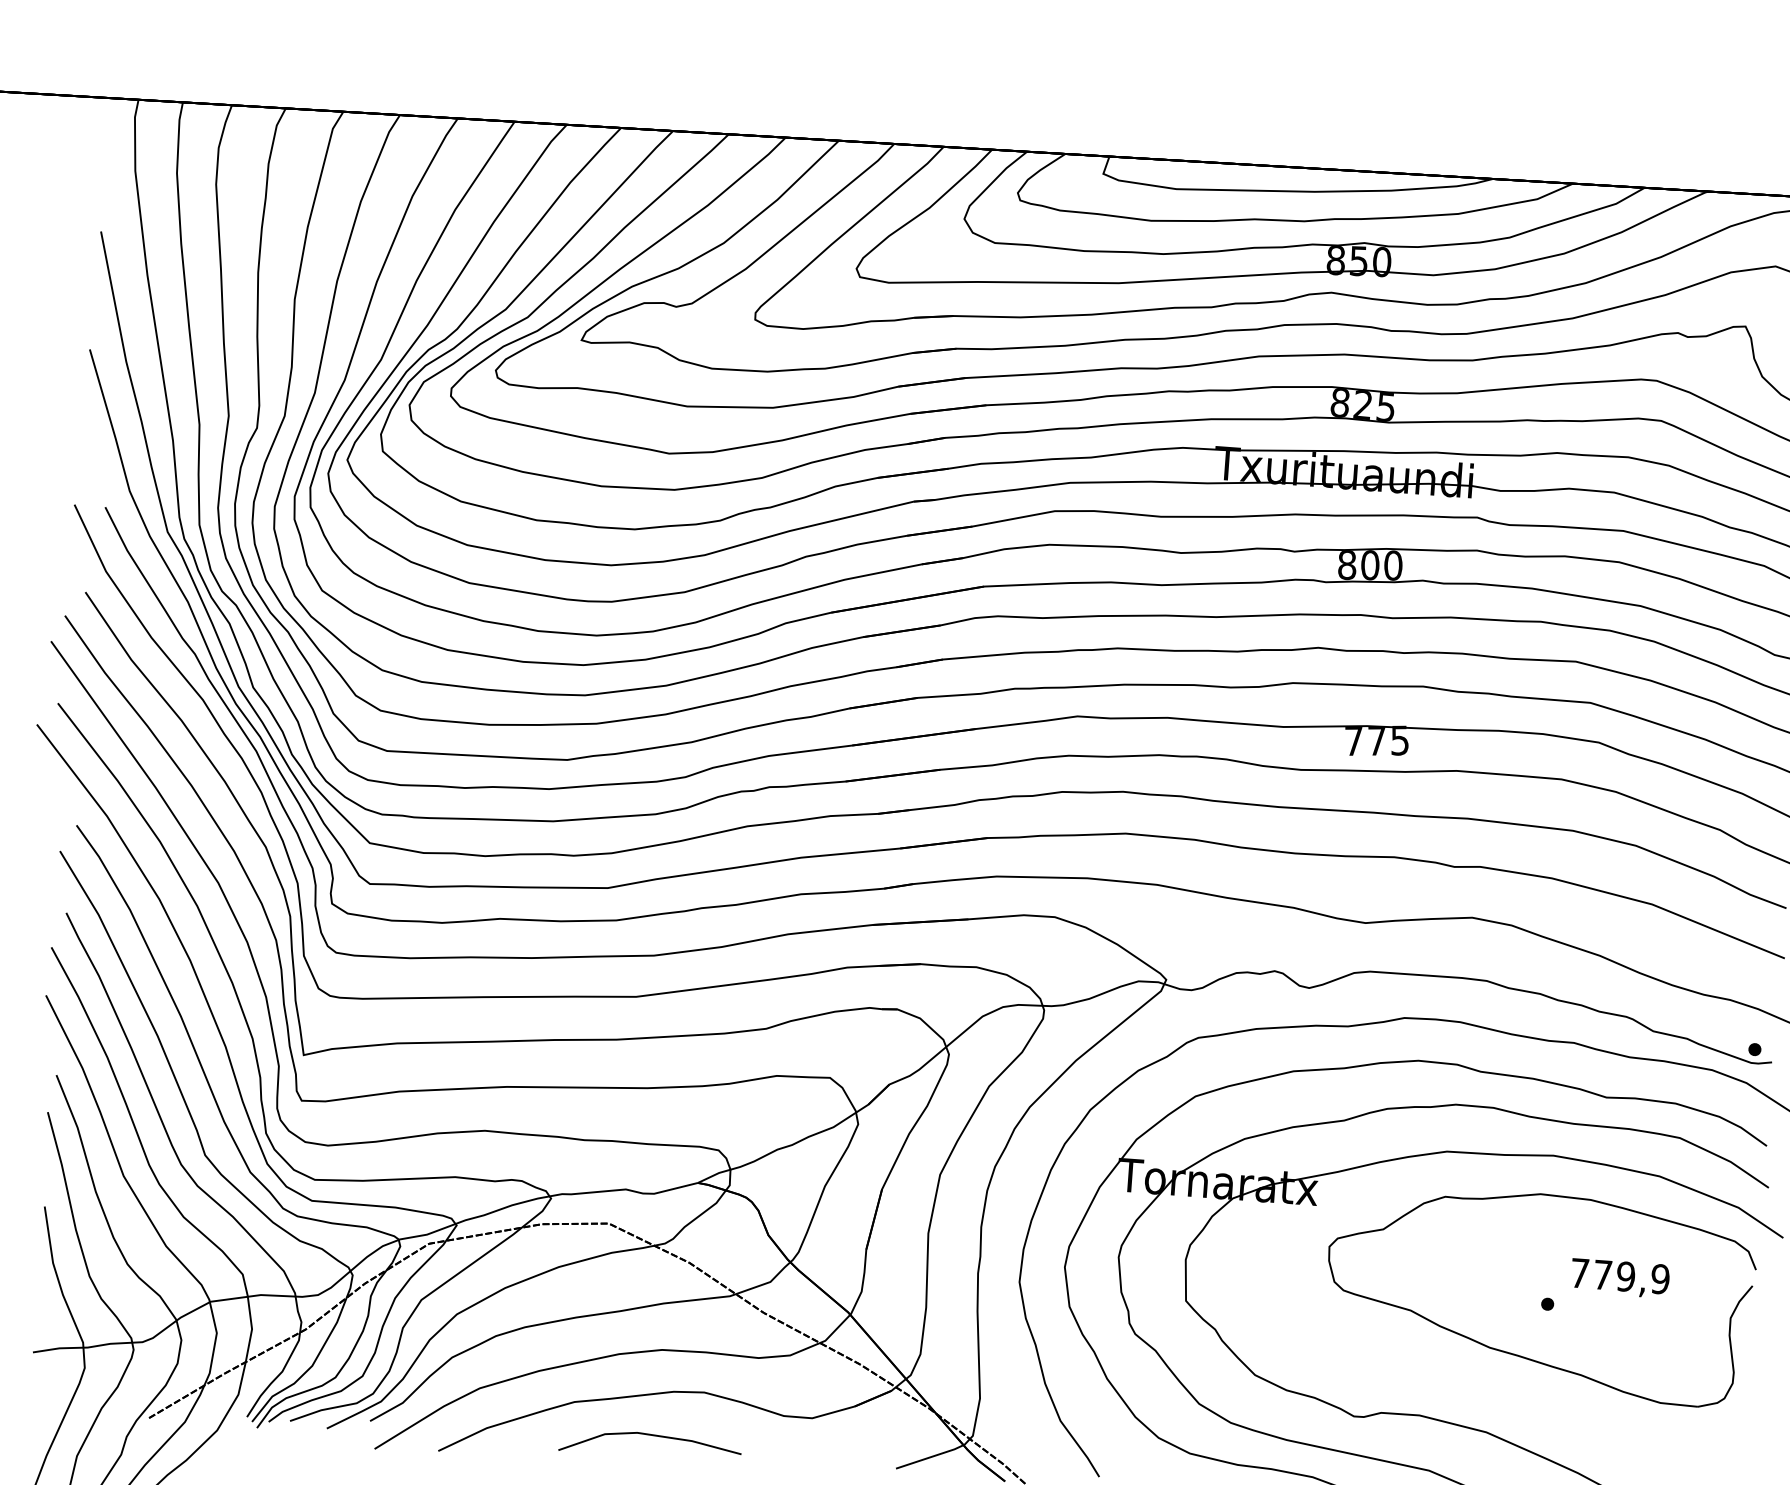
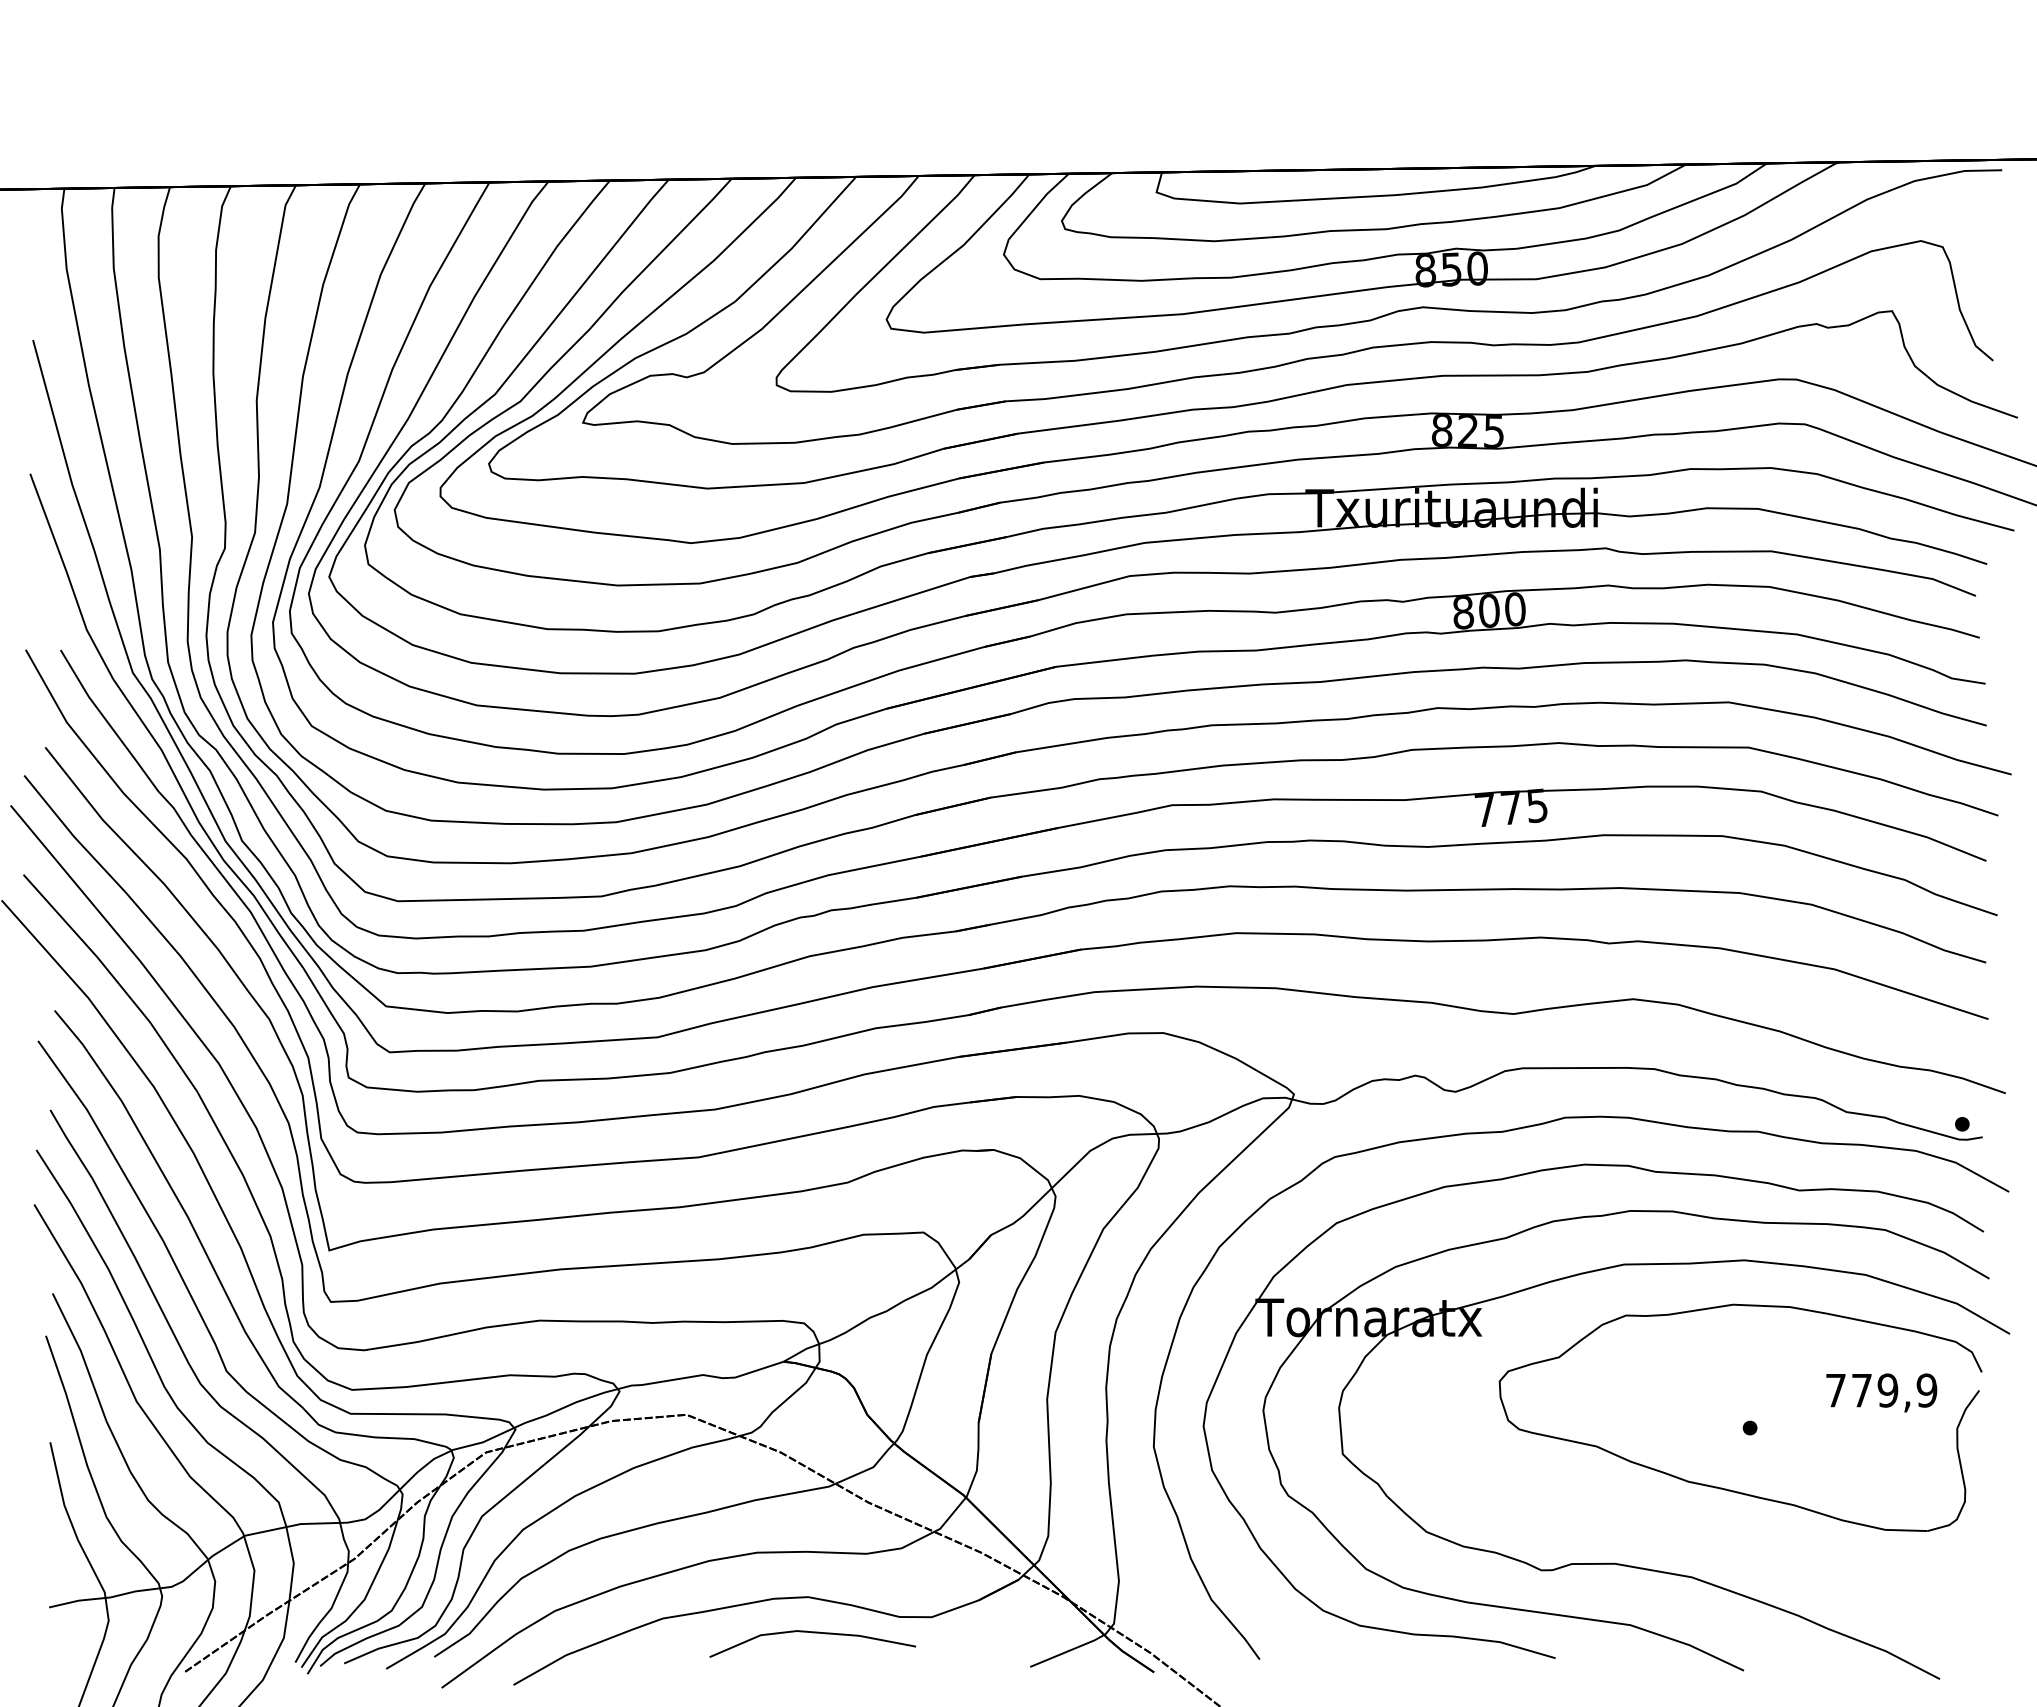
text: (1620, 1277) -> (1881, 1392), moved
line: (650, 1436) -> (812, 1633), moved

